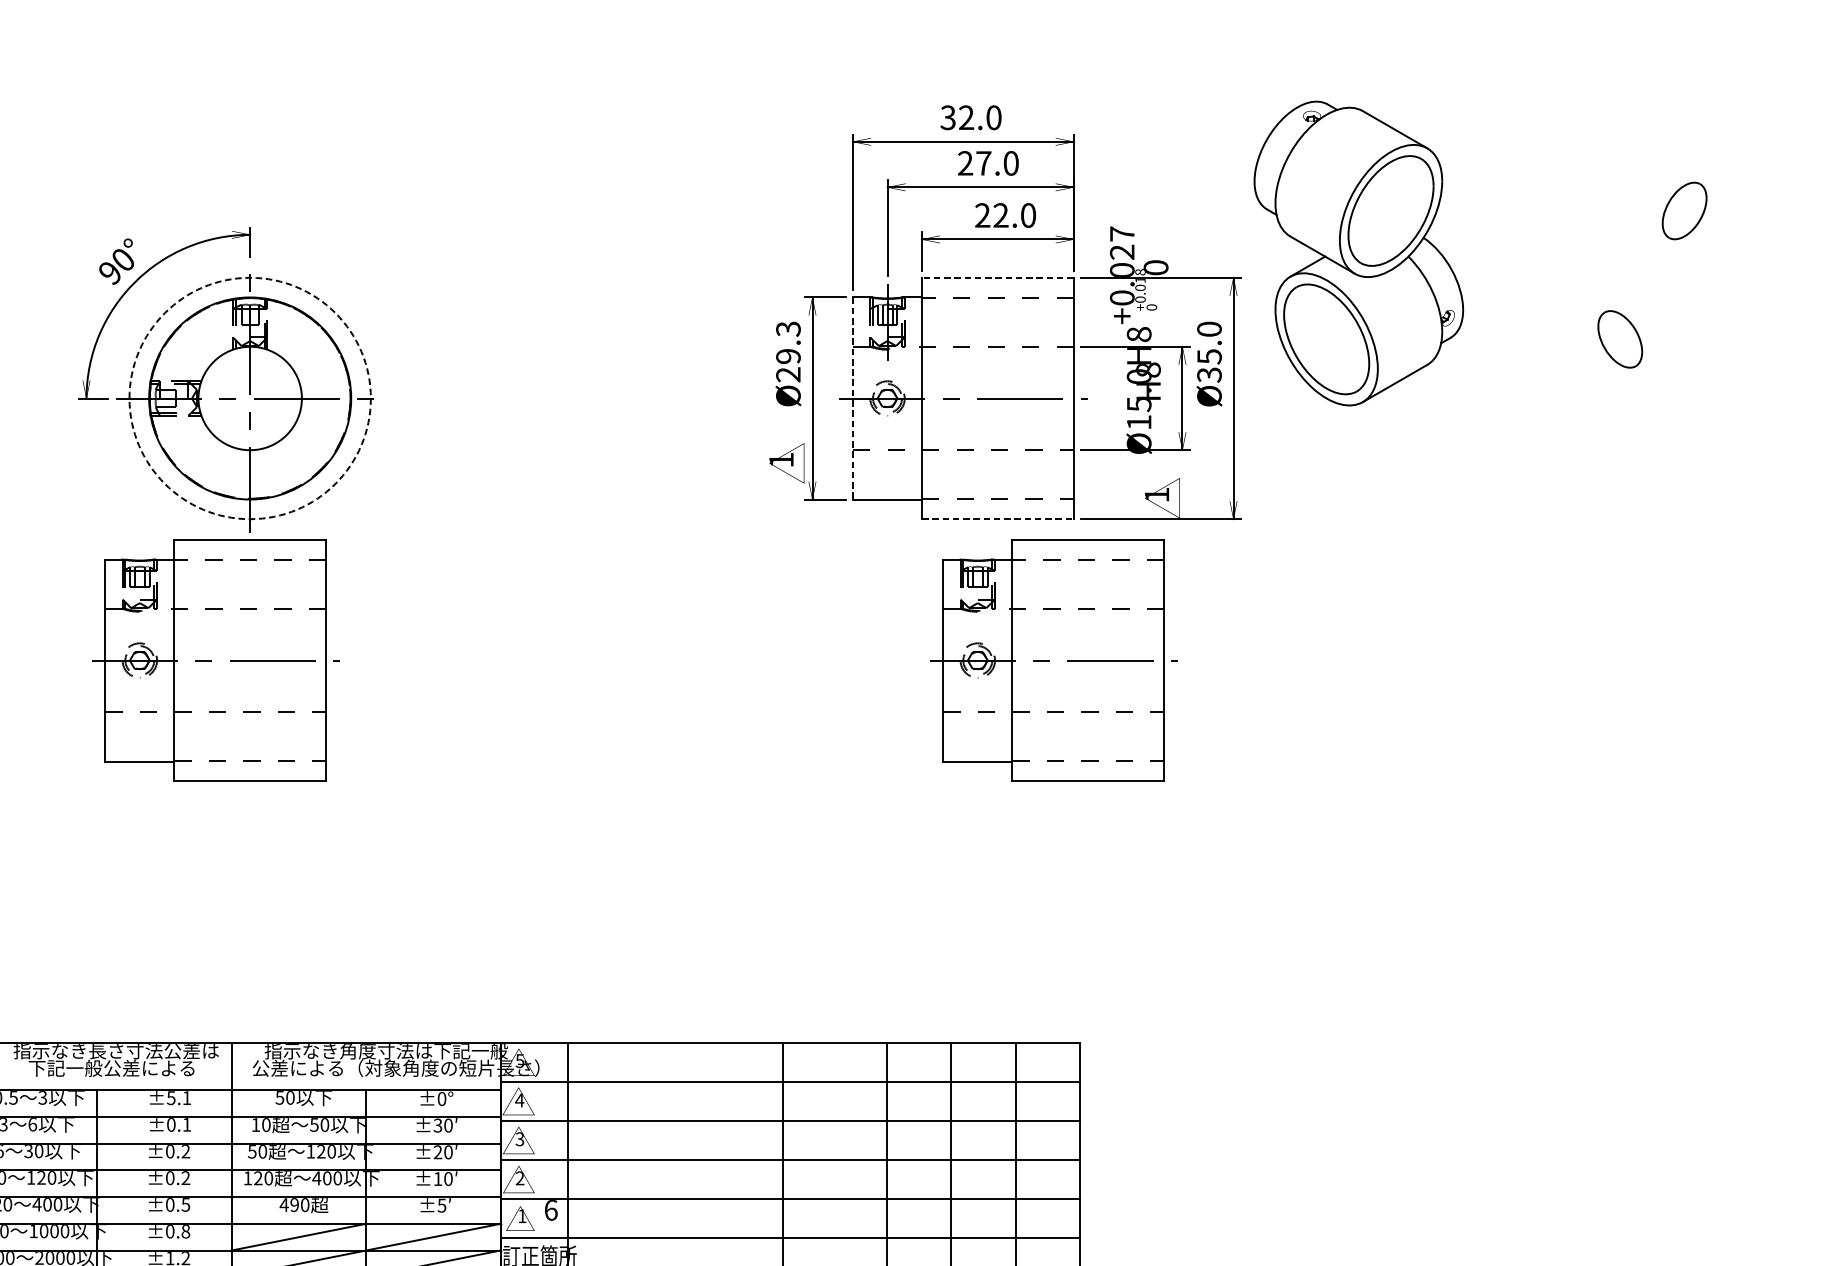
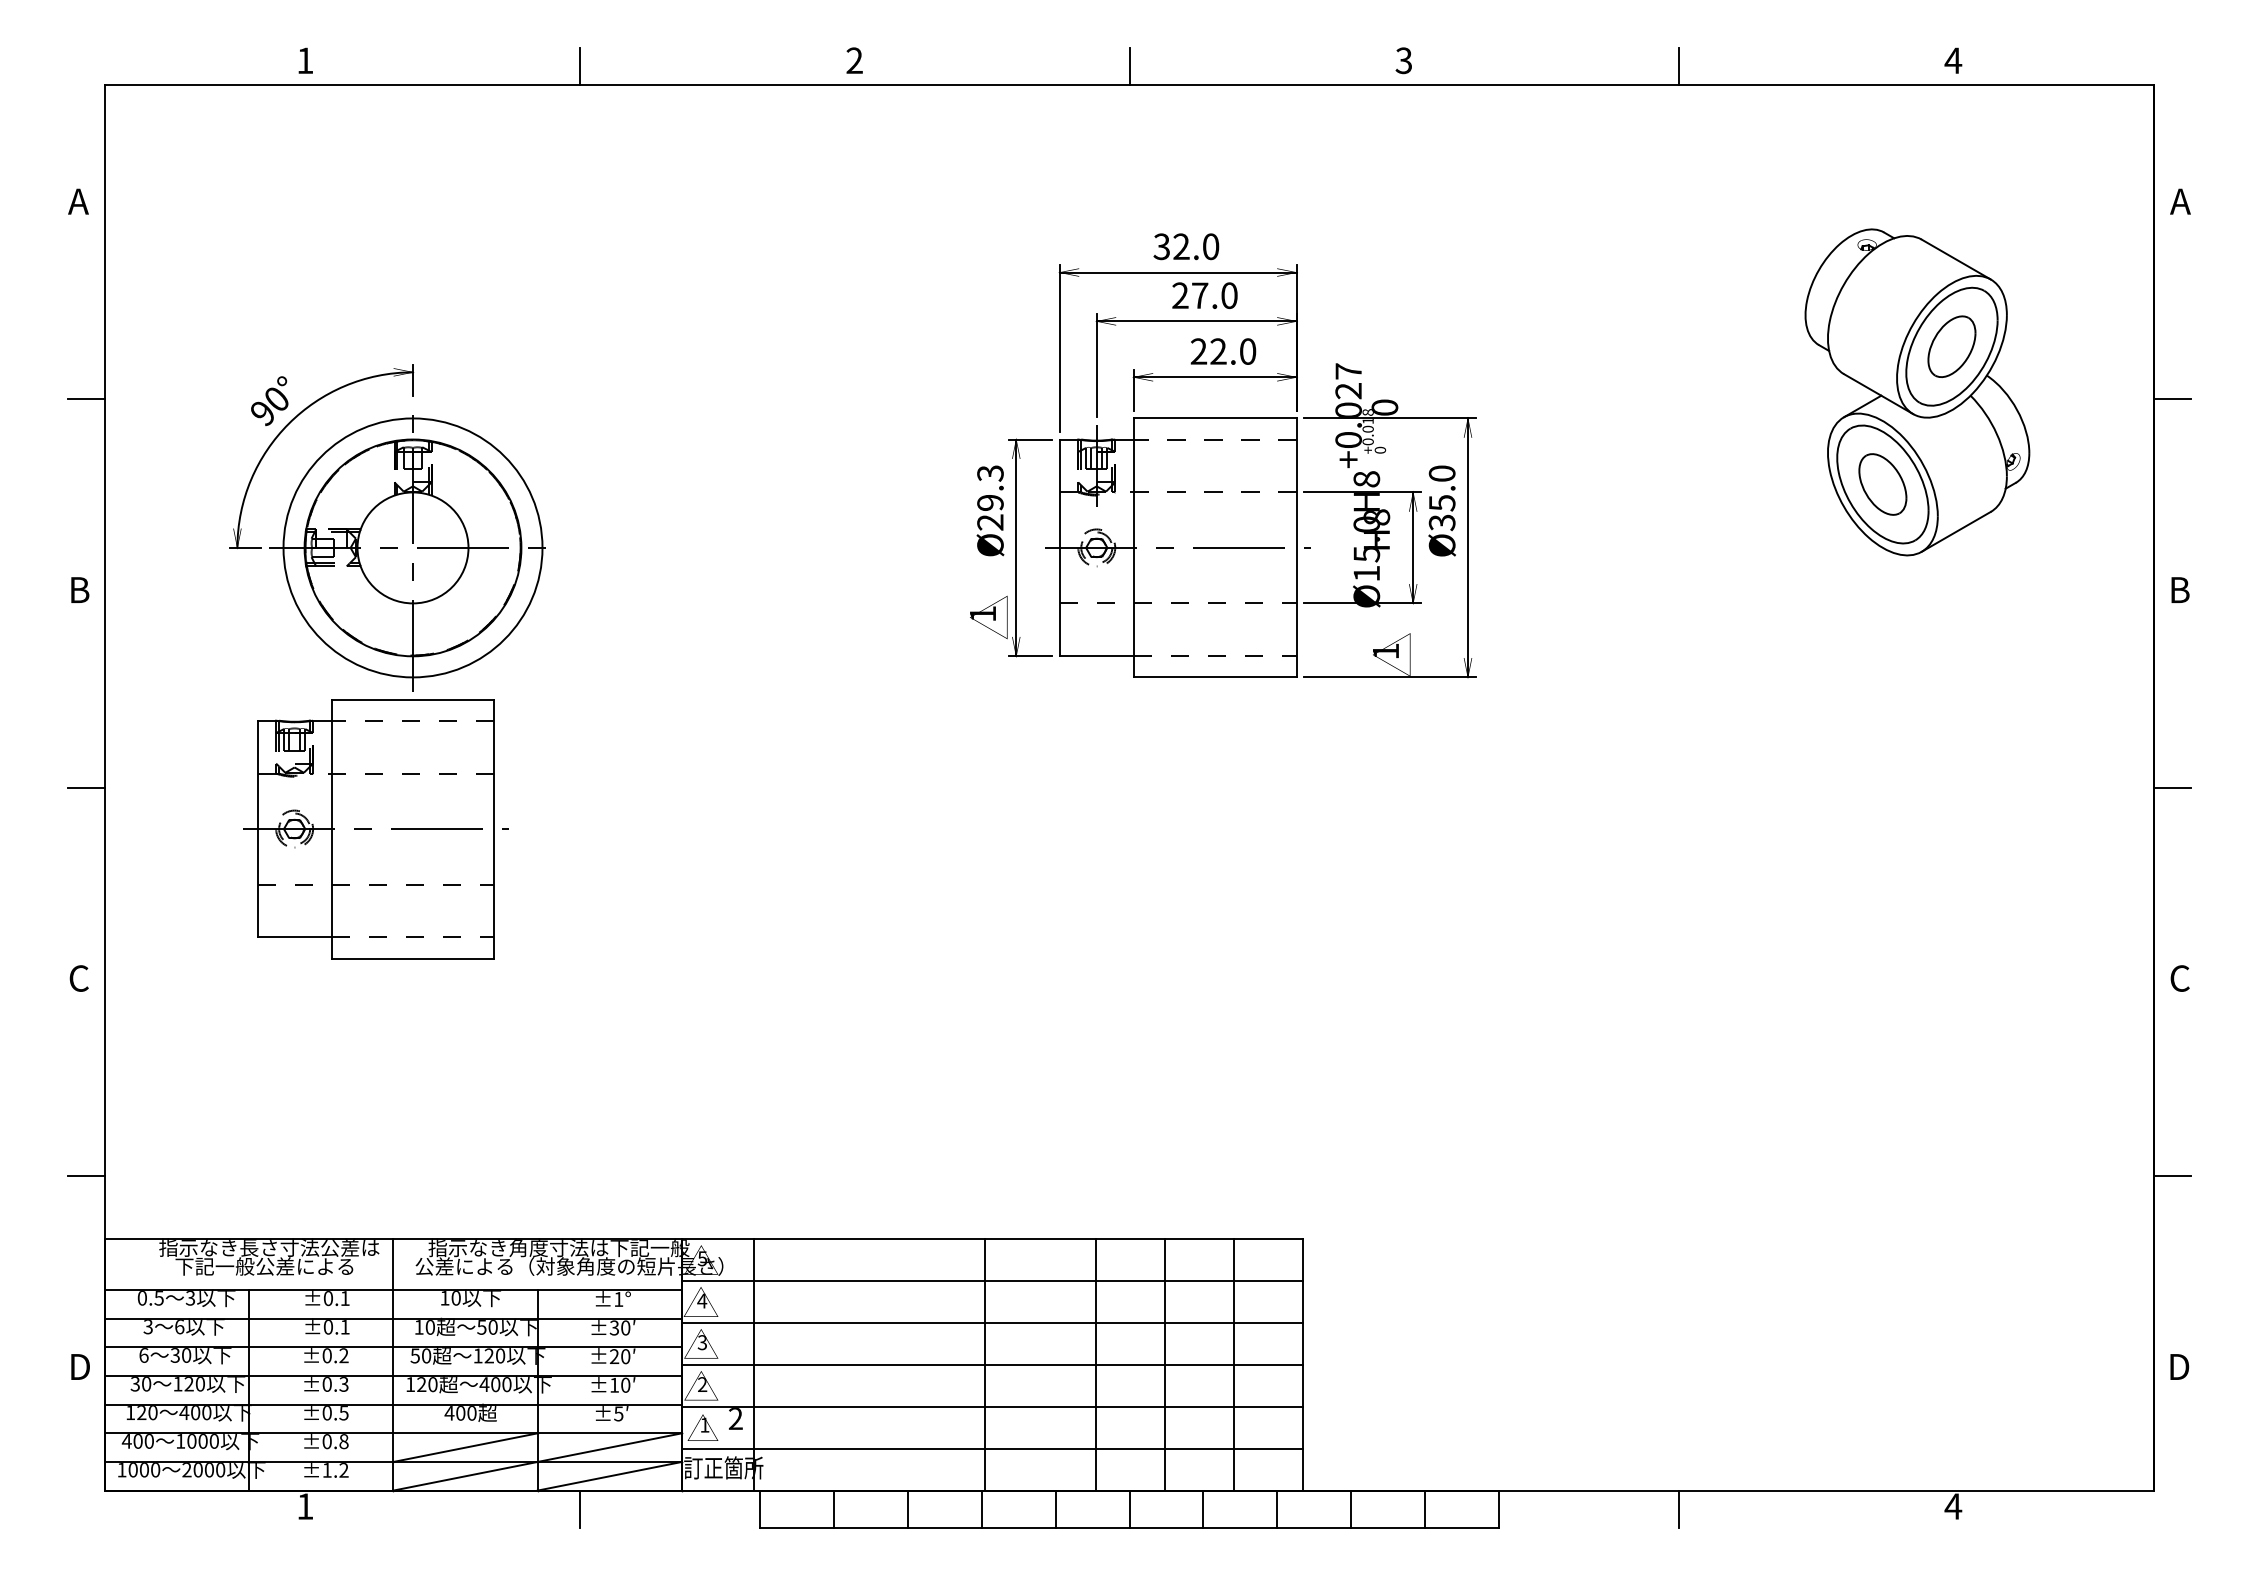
part: (1358, 253) -> (1917, 392), moved
line: (997, 277) -> (1214, 418), dashed -> solid
circle: (249, 398) -> (412, 547), dashed -> solid
line: (852, 399) -> (1059, 548), dashed -> solid
line: (998, 519) -> (1215, 677), dashed -> solid
part: (1053, 660) -> (1274, 829), removed
text: (170, 1098) -> (327, 1298), ±5.1 -> ±0.1
text: (279, 1098) -> (444, 1298), 50 -> 10
text: (441, 1099) -> (618, 1299), ±0° -> ±1°
text: (185, 1178) -> (343, 1384), ±0.2 -> ±0.3
text: (294, 1205) -> (460, 1413), 490 -> 400
text: (550, 1210) -> (735, 1419), 6 -> 2

